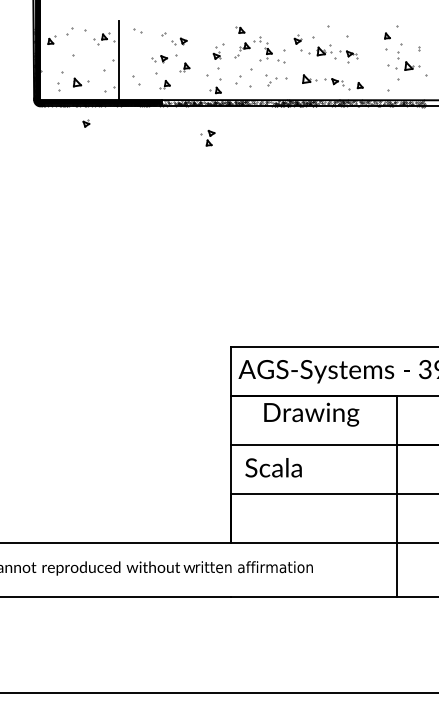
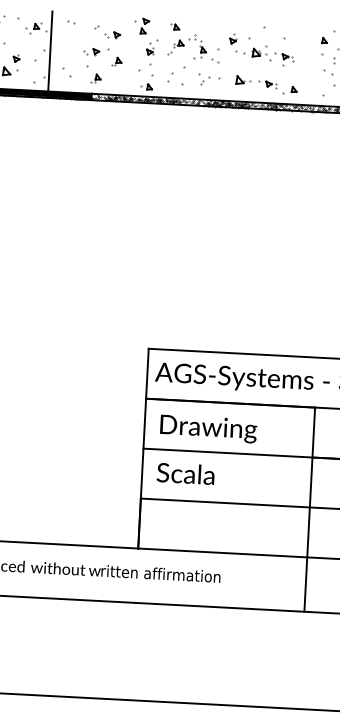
part: (86, 123) -> (16, 58), moved
part: (207, 138) -> (141, 26), moved
text: (311, 414) -> (208, 428), moved

